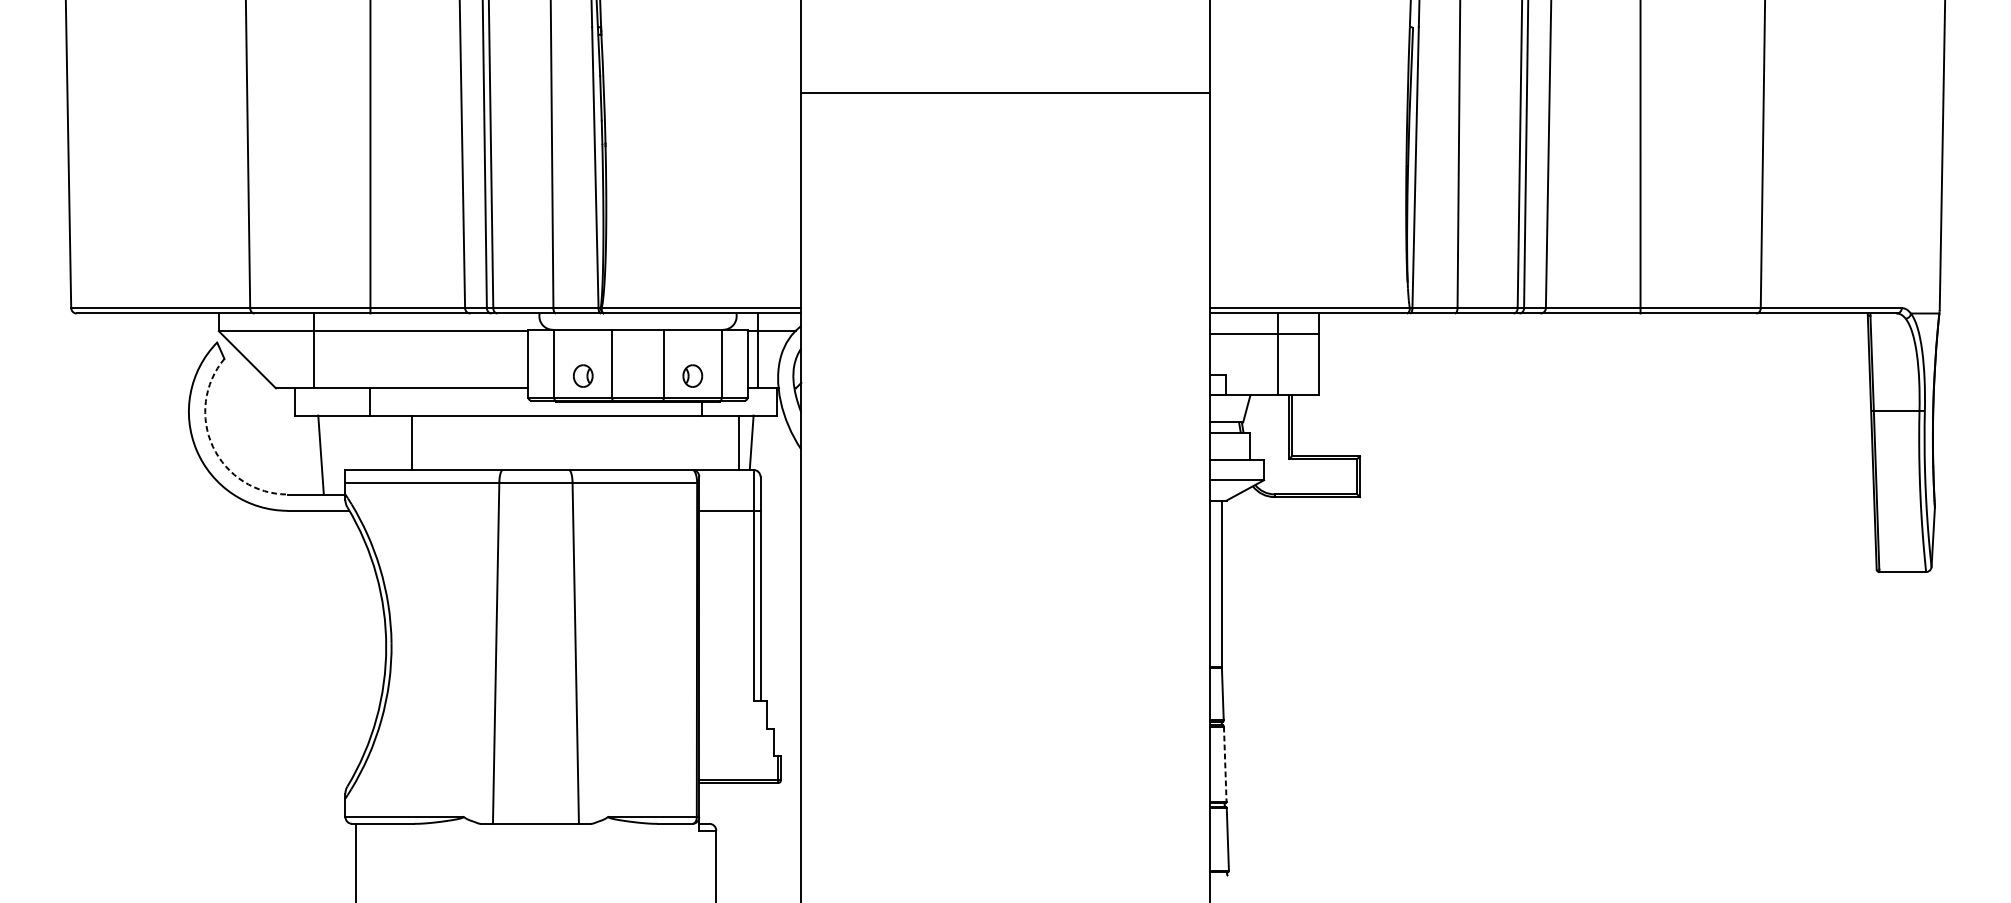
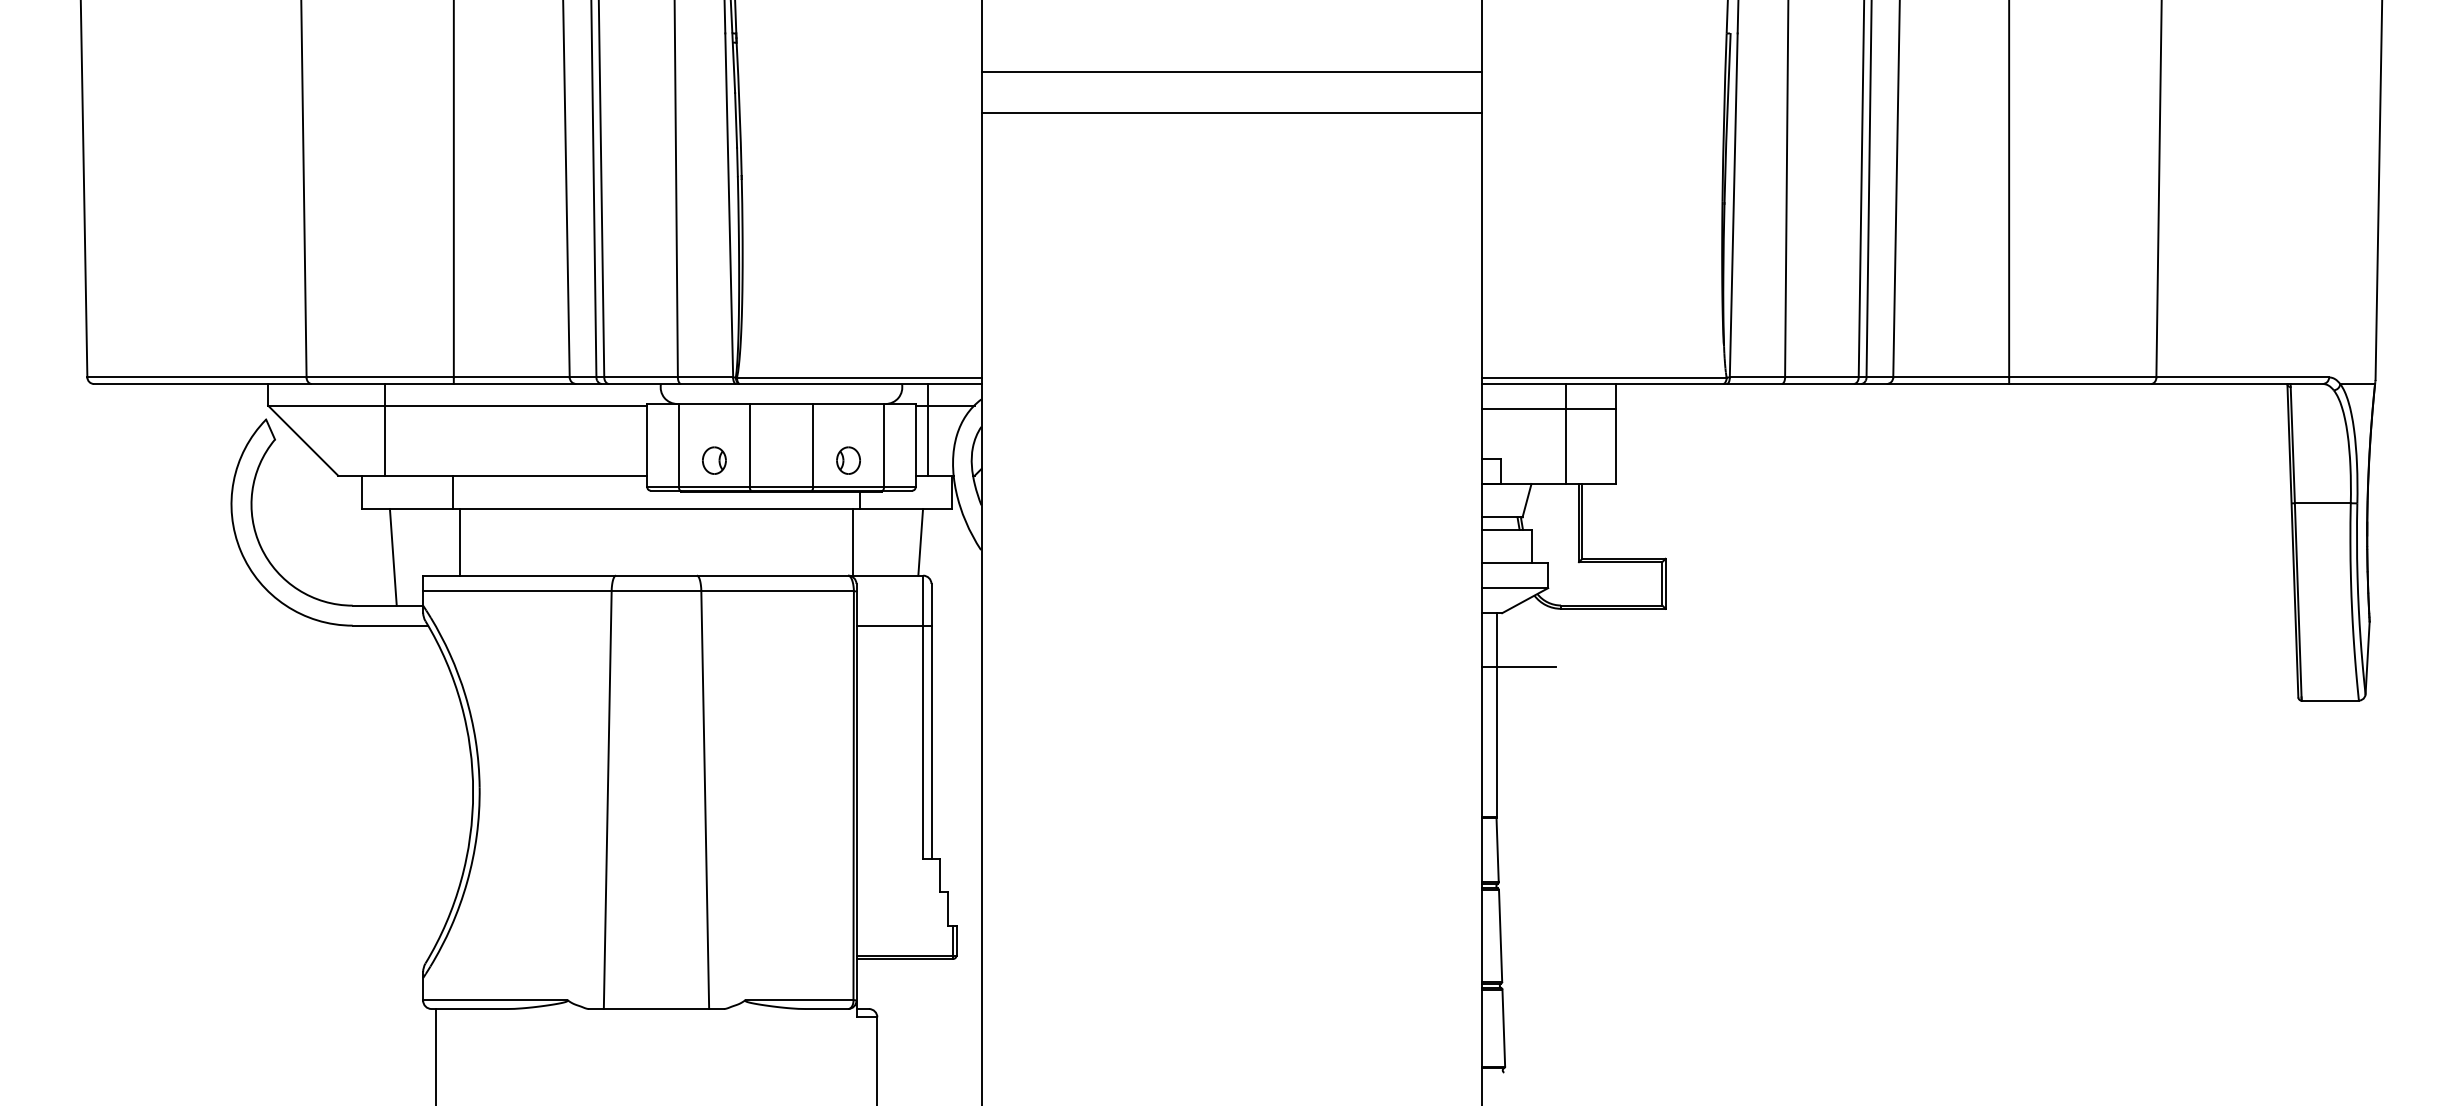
line: (1005, 58) -> (1231, 71), added
line: (411, 442) -> (459, 542), moved
line: (739, 442) -> (853, 542), moved
arc: (213, 447) -> (261, 547), dashed -> solid
line: (1239, 545) -> (1518, 667), added
line: (1225, 764) -> (1500, 936), dashed -> solid

